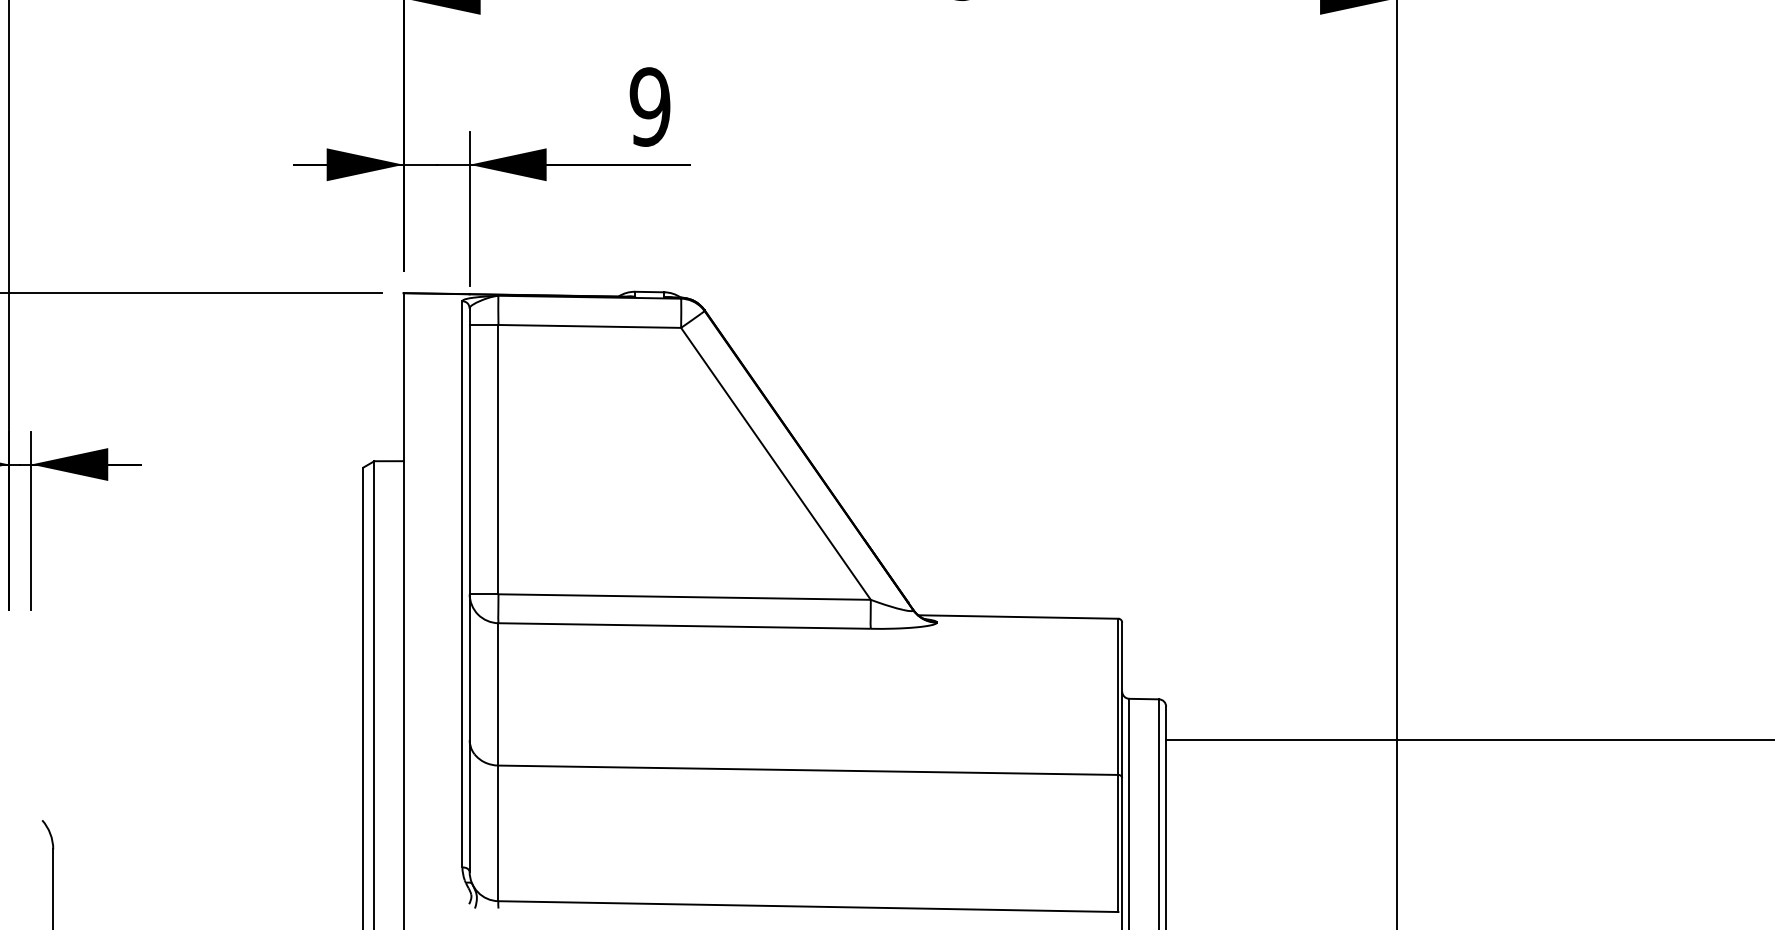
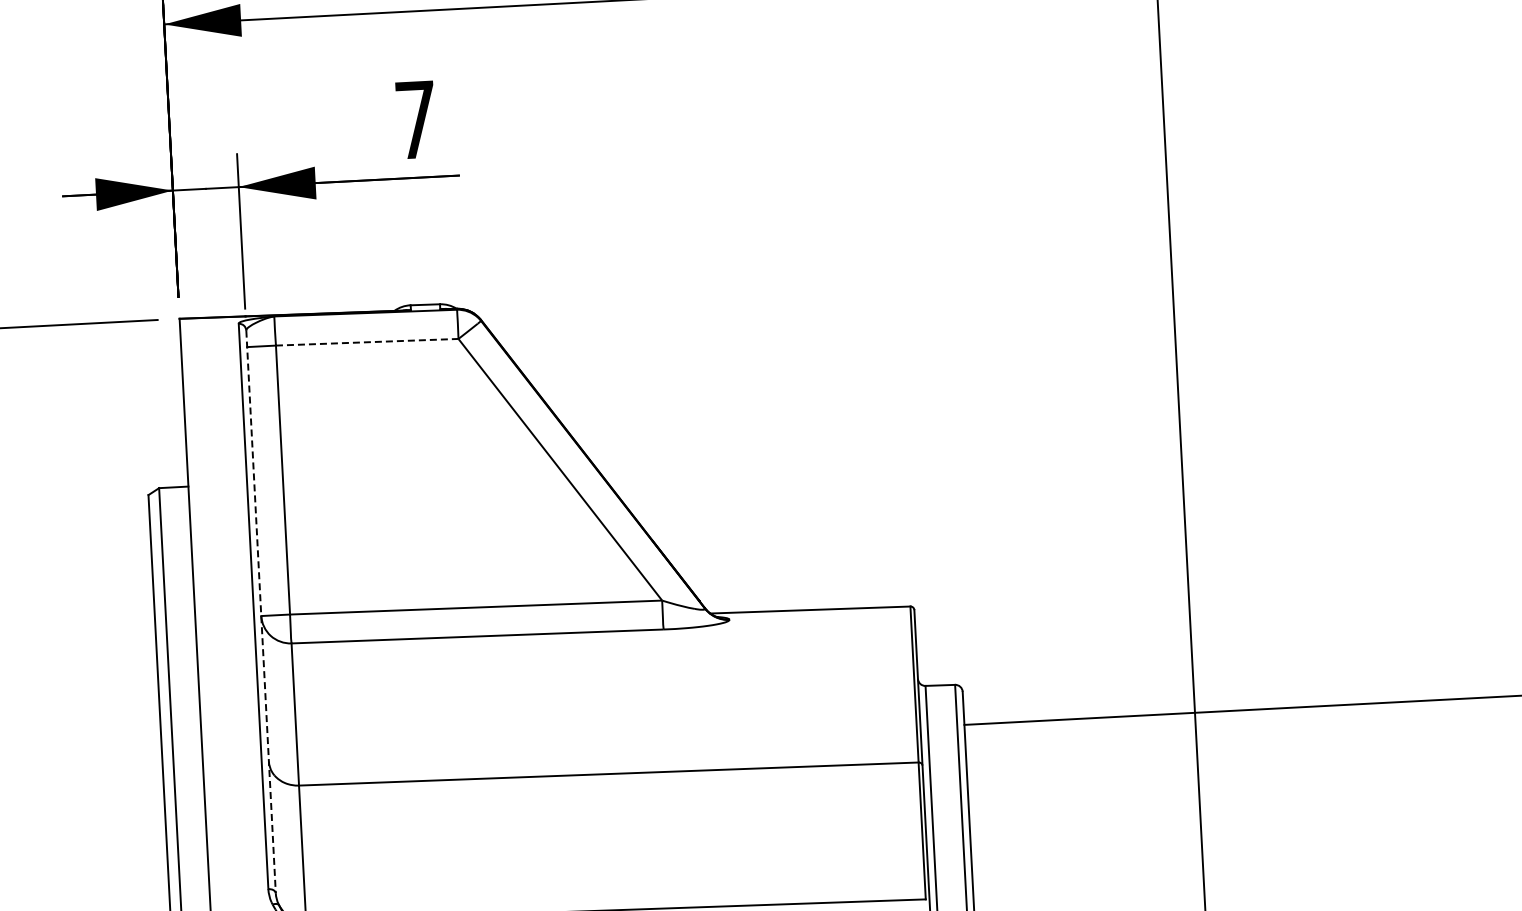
text: (649, 106) -> (415, 119), 9 -> 7
line: (590, 326) -> (367, 342), solid -> dashed
line: (469, 590) -> (260, 612), solid -> dashed

